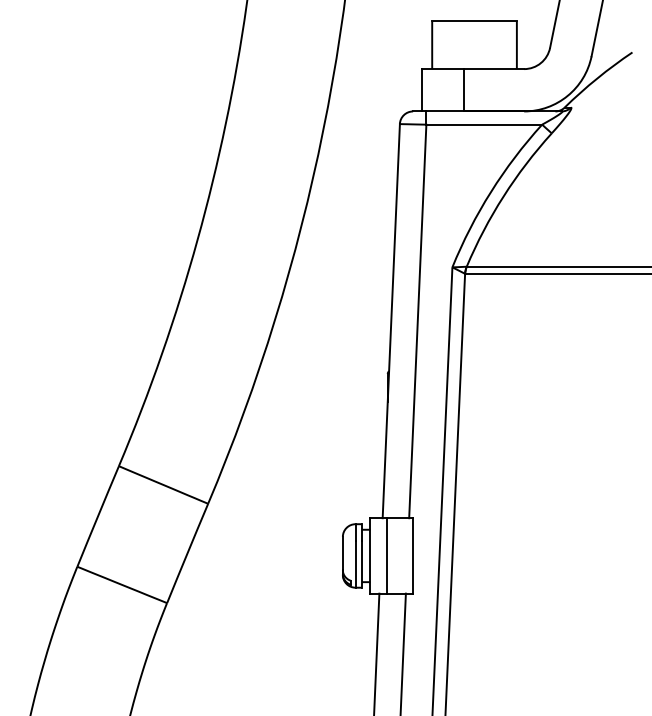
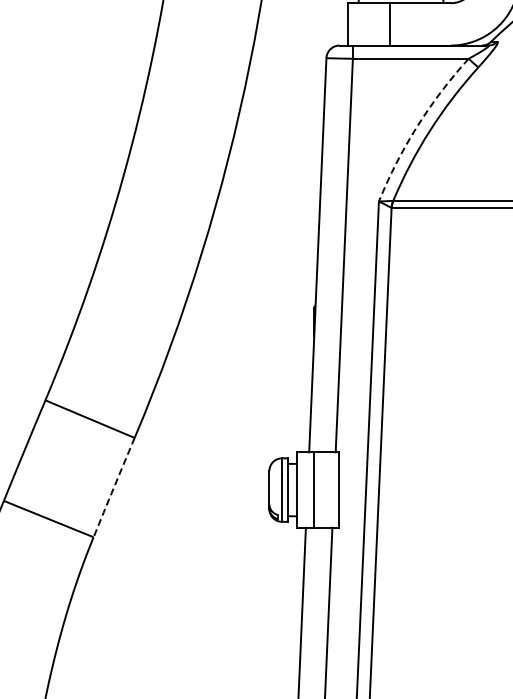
arc: (490, 192) -> (417, 126), solid -> dashed
arc: (187, 553) -> (114, 487), solid -> dashed

